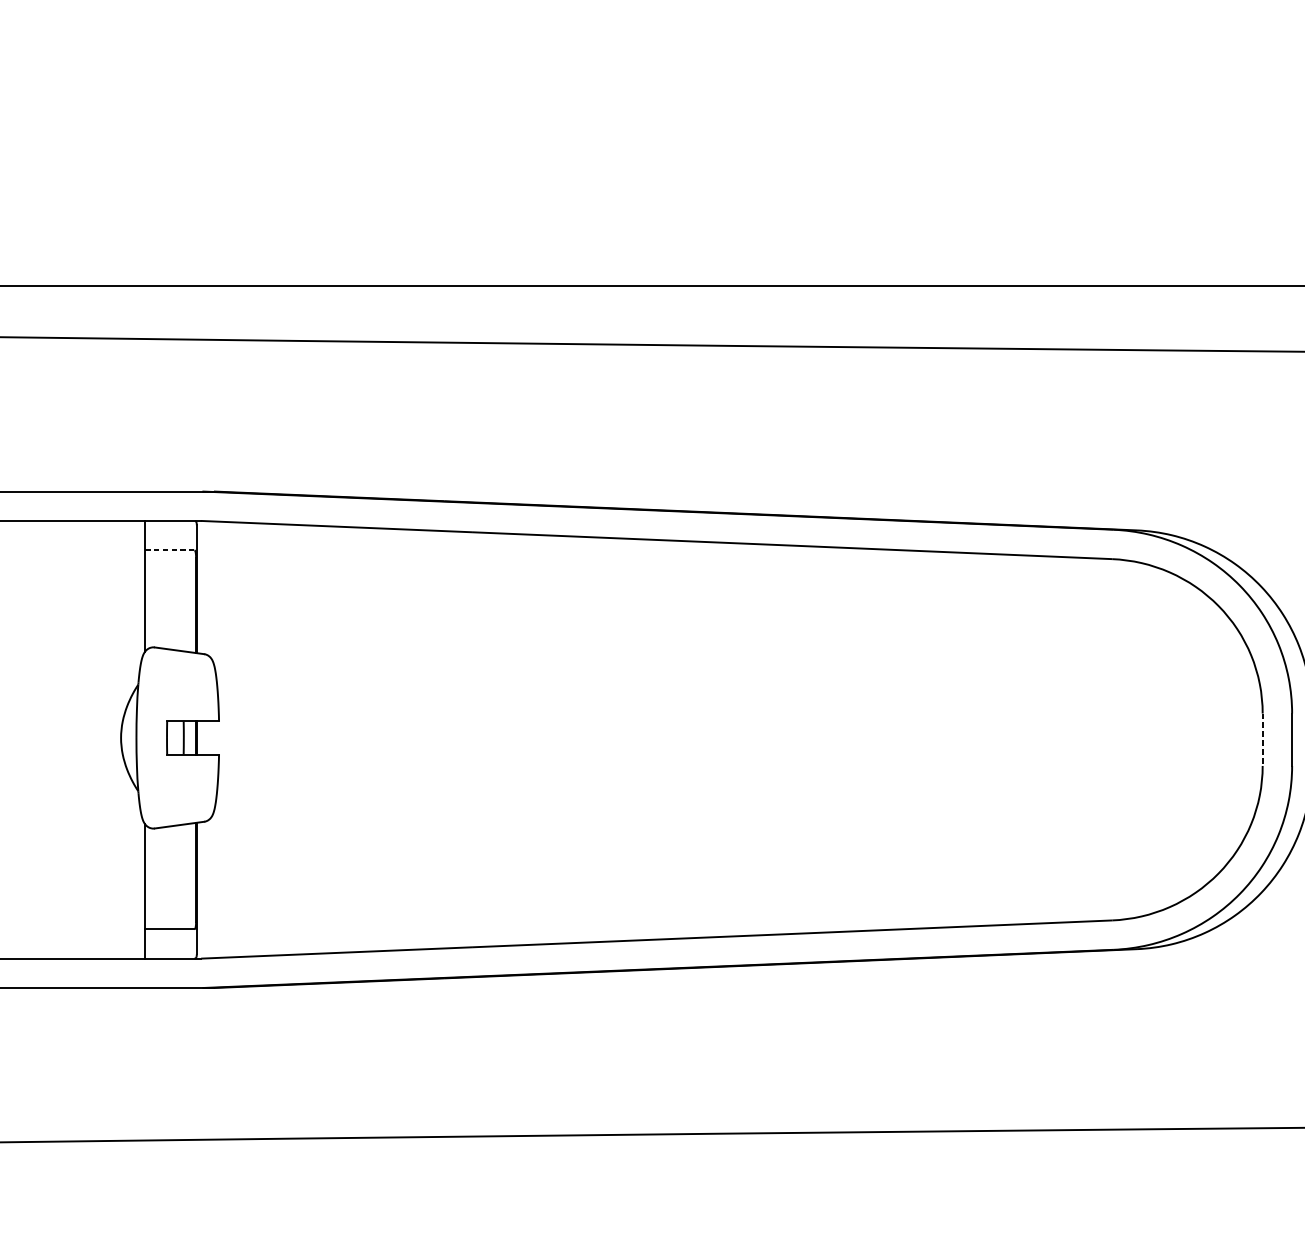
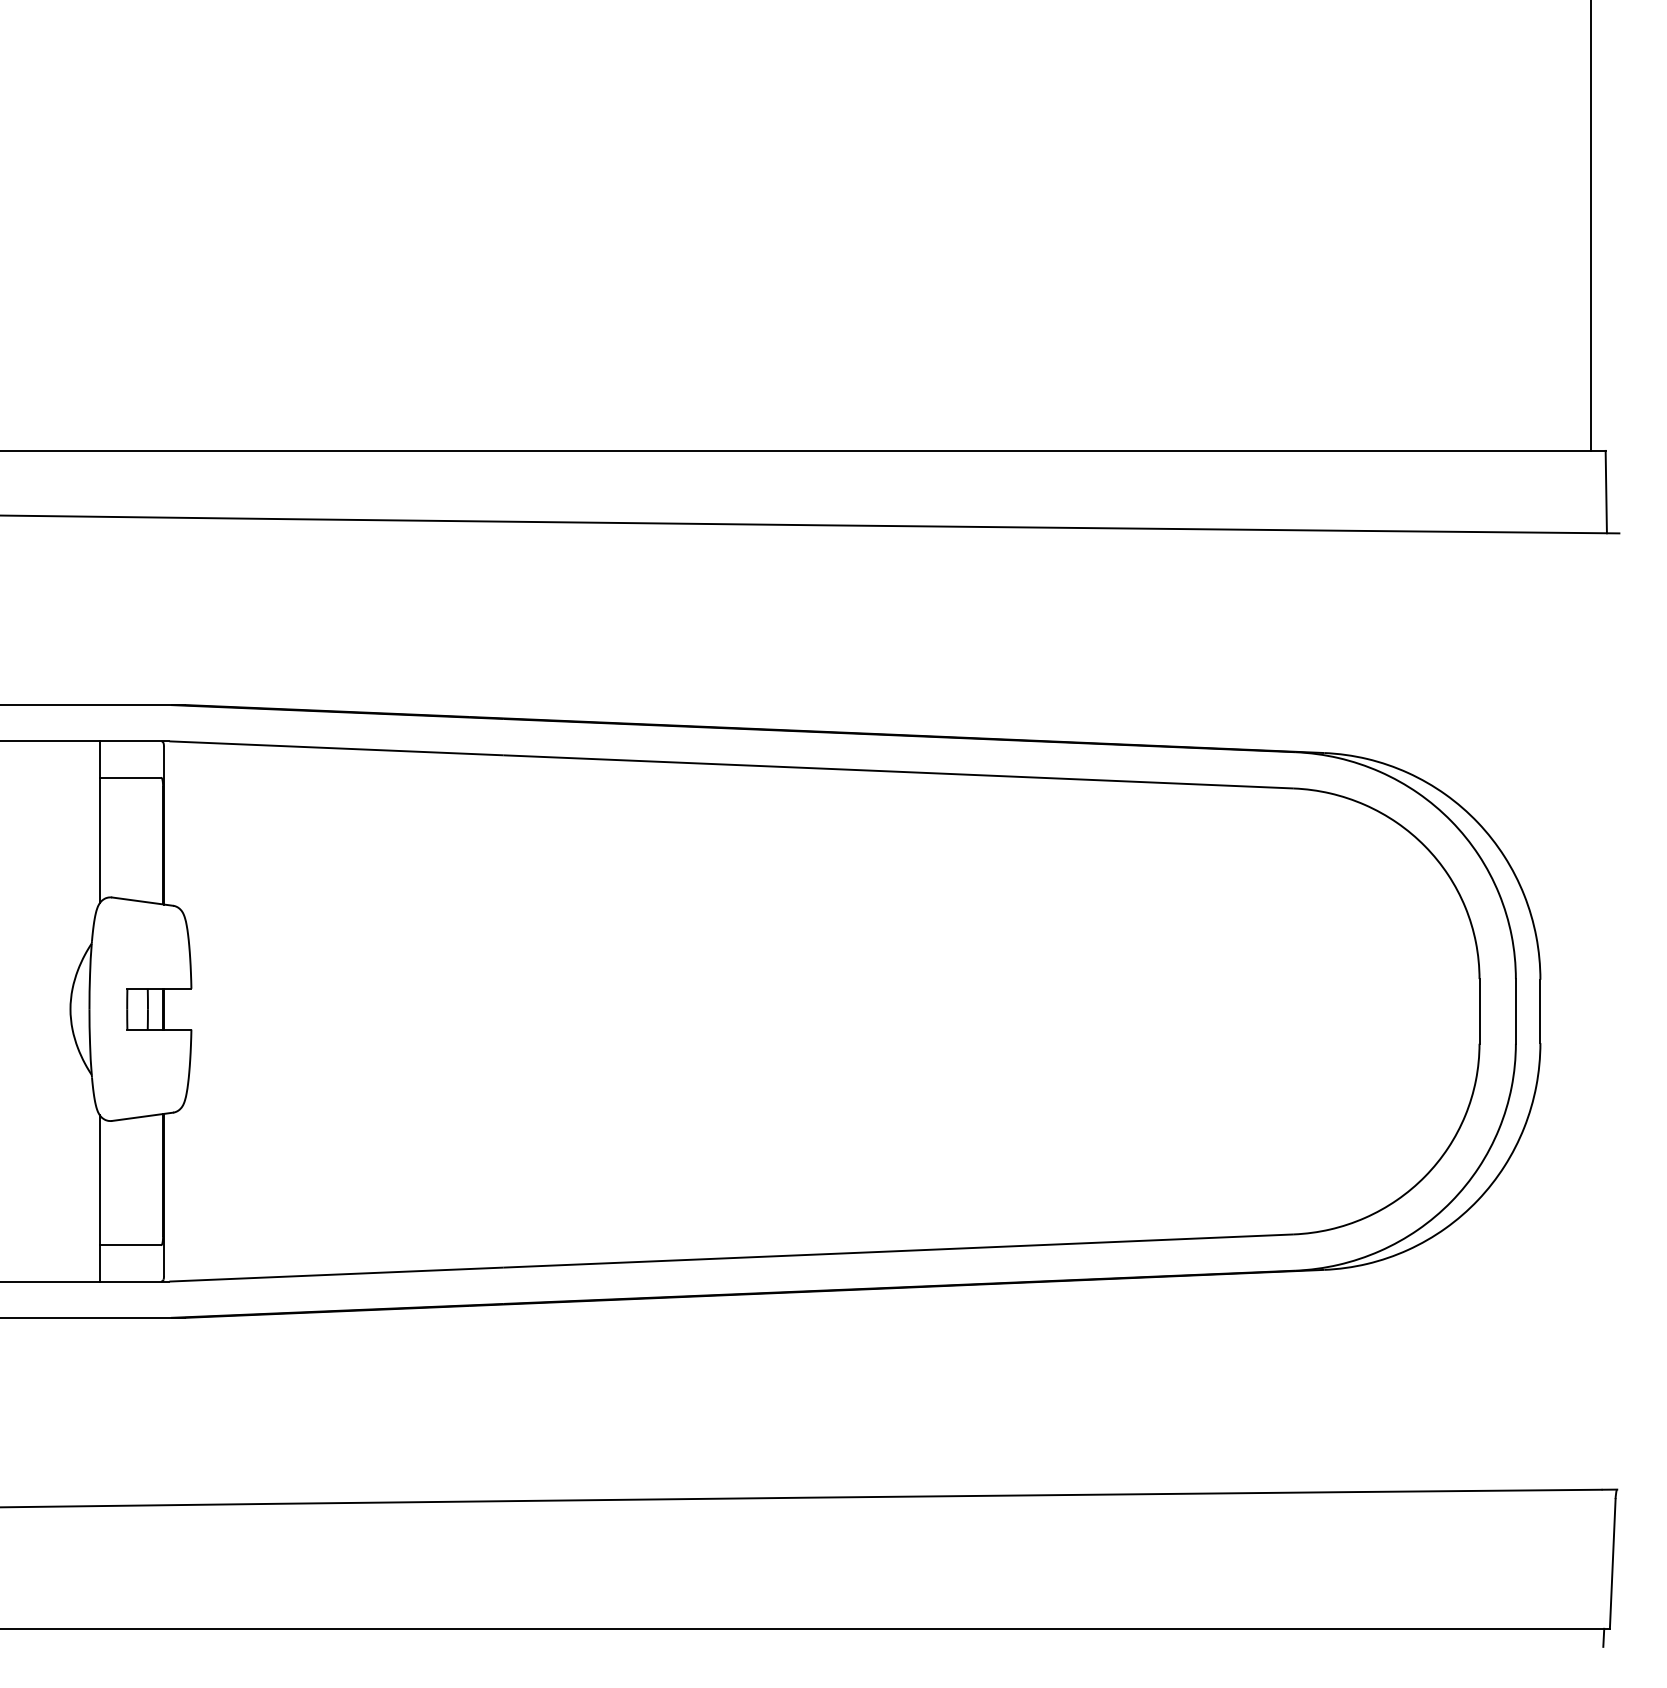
line: (169, 550) -> (130, 777), dashed -> solid
line: (1262, 739) -> (1479, 1011), dashed -> solid

